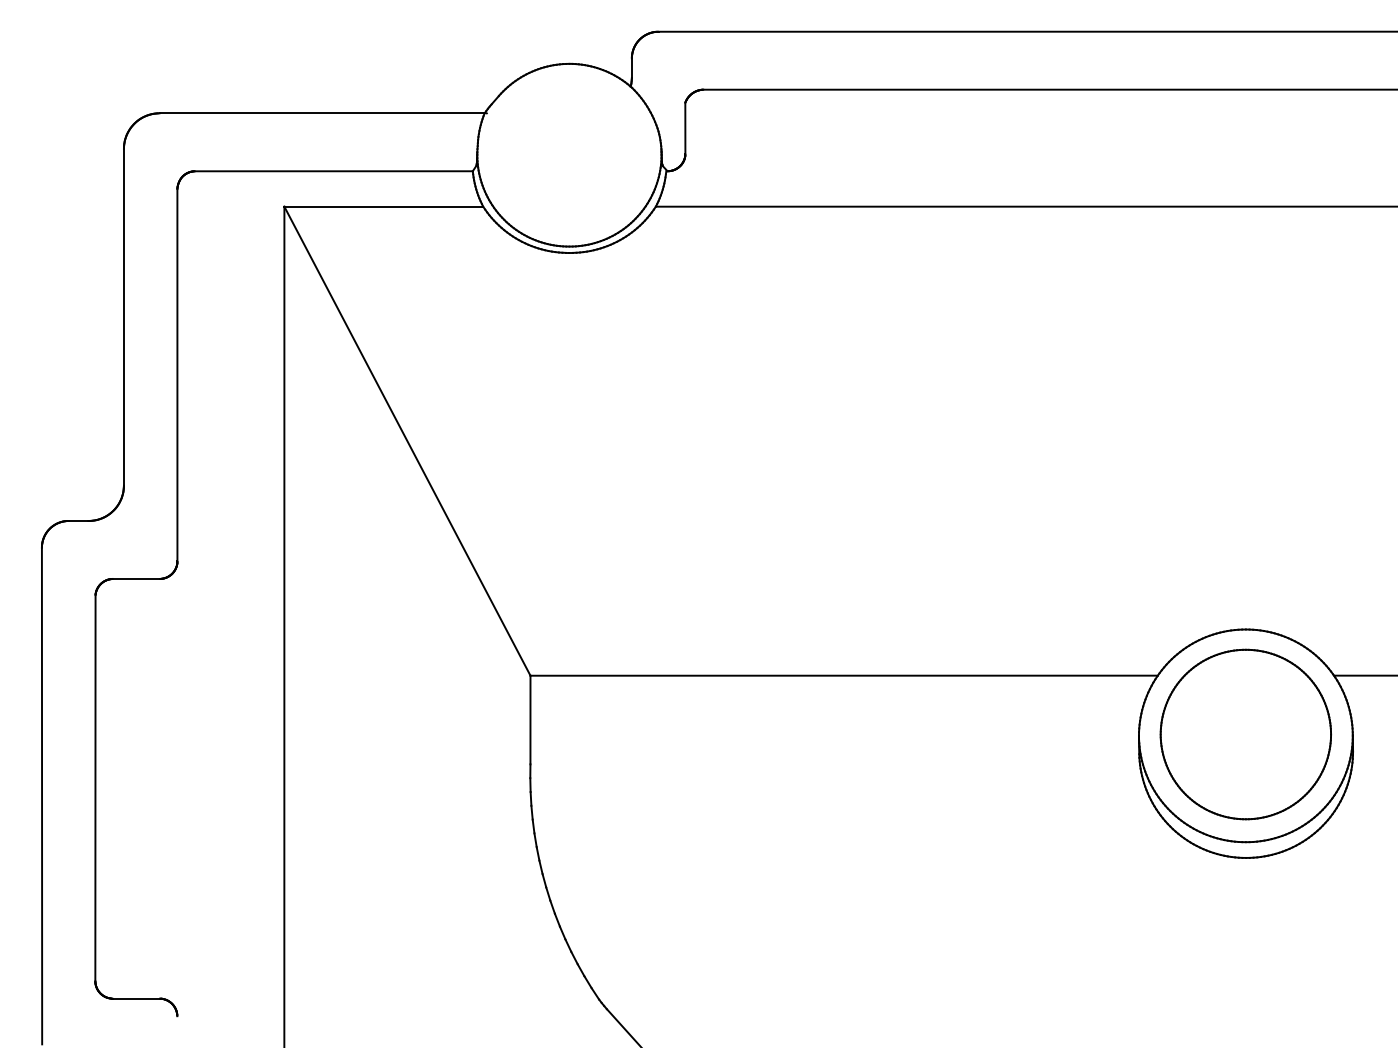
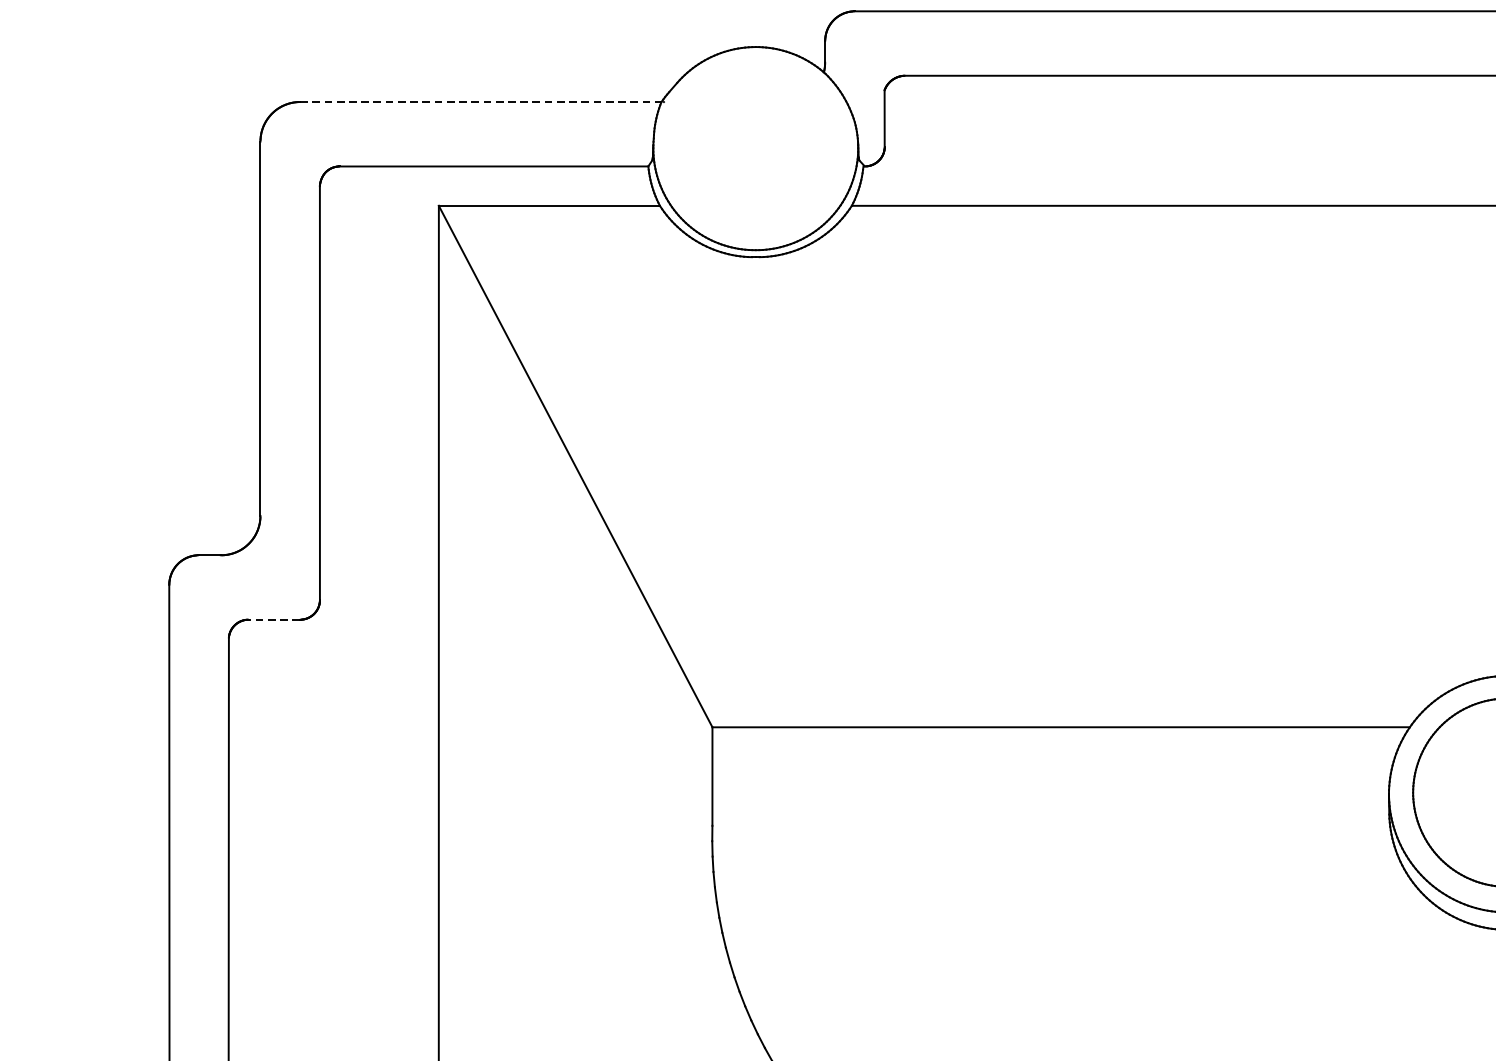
line: (322, 113) -> (481, 102), solid -> dashed
line: (135, 578) -> (273, 619), solid -> dashed

